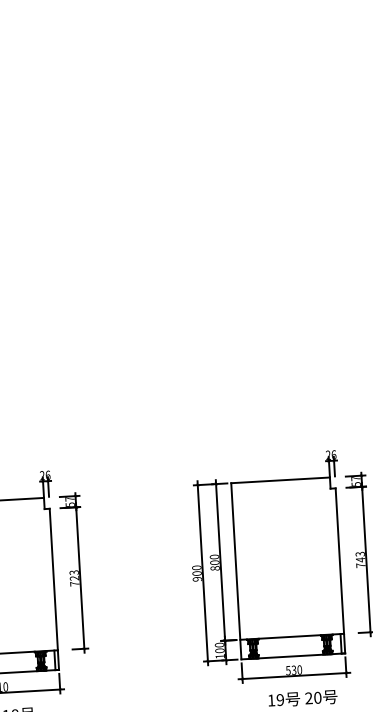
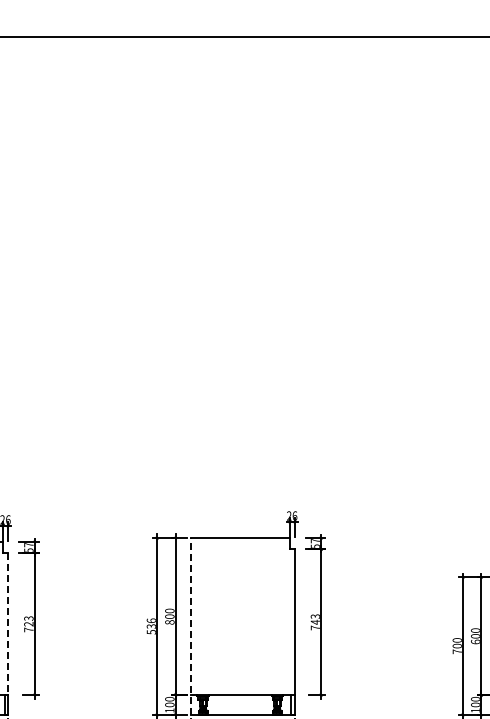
line: (236, 571) -> (190, 626), solid -> dashed
text: (196, 573) -> (150, 626), 900 -> 536
line: (54, 579) -> (8, 624), solid -> dashed

